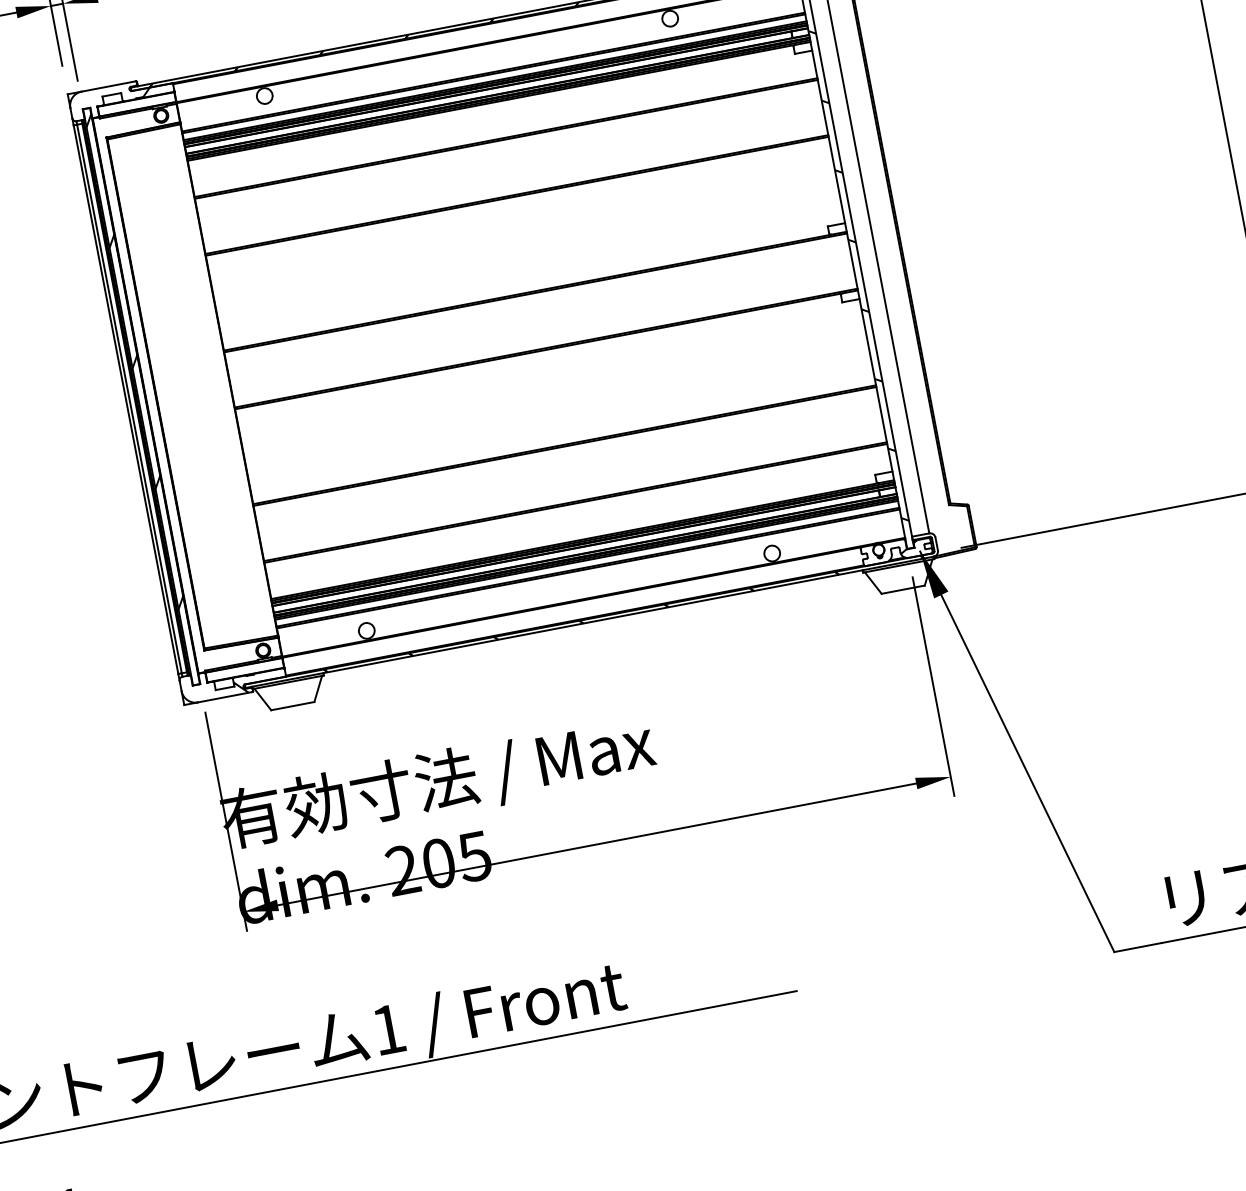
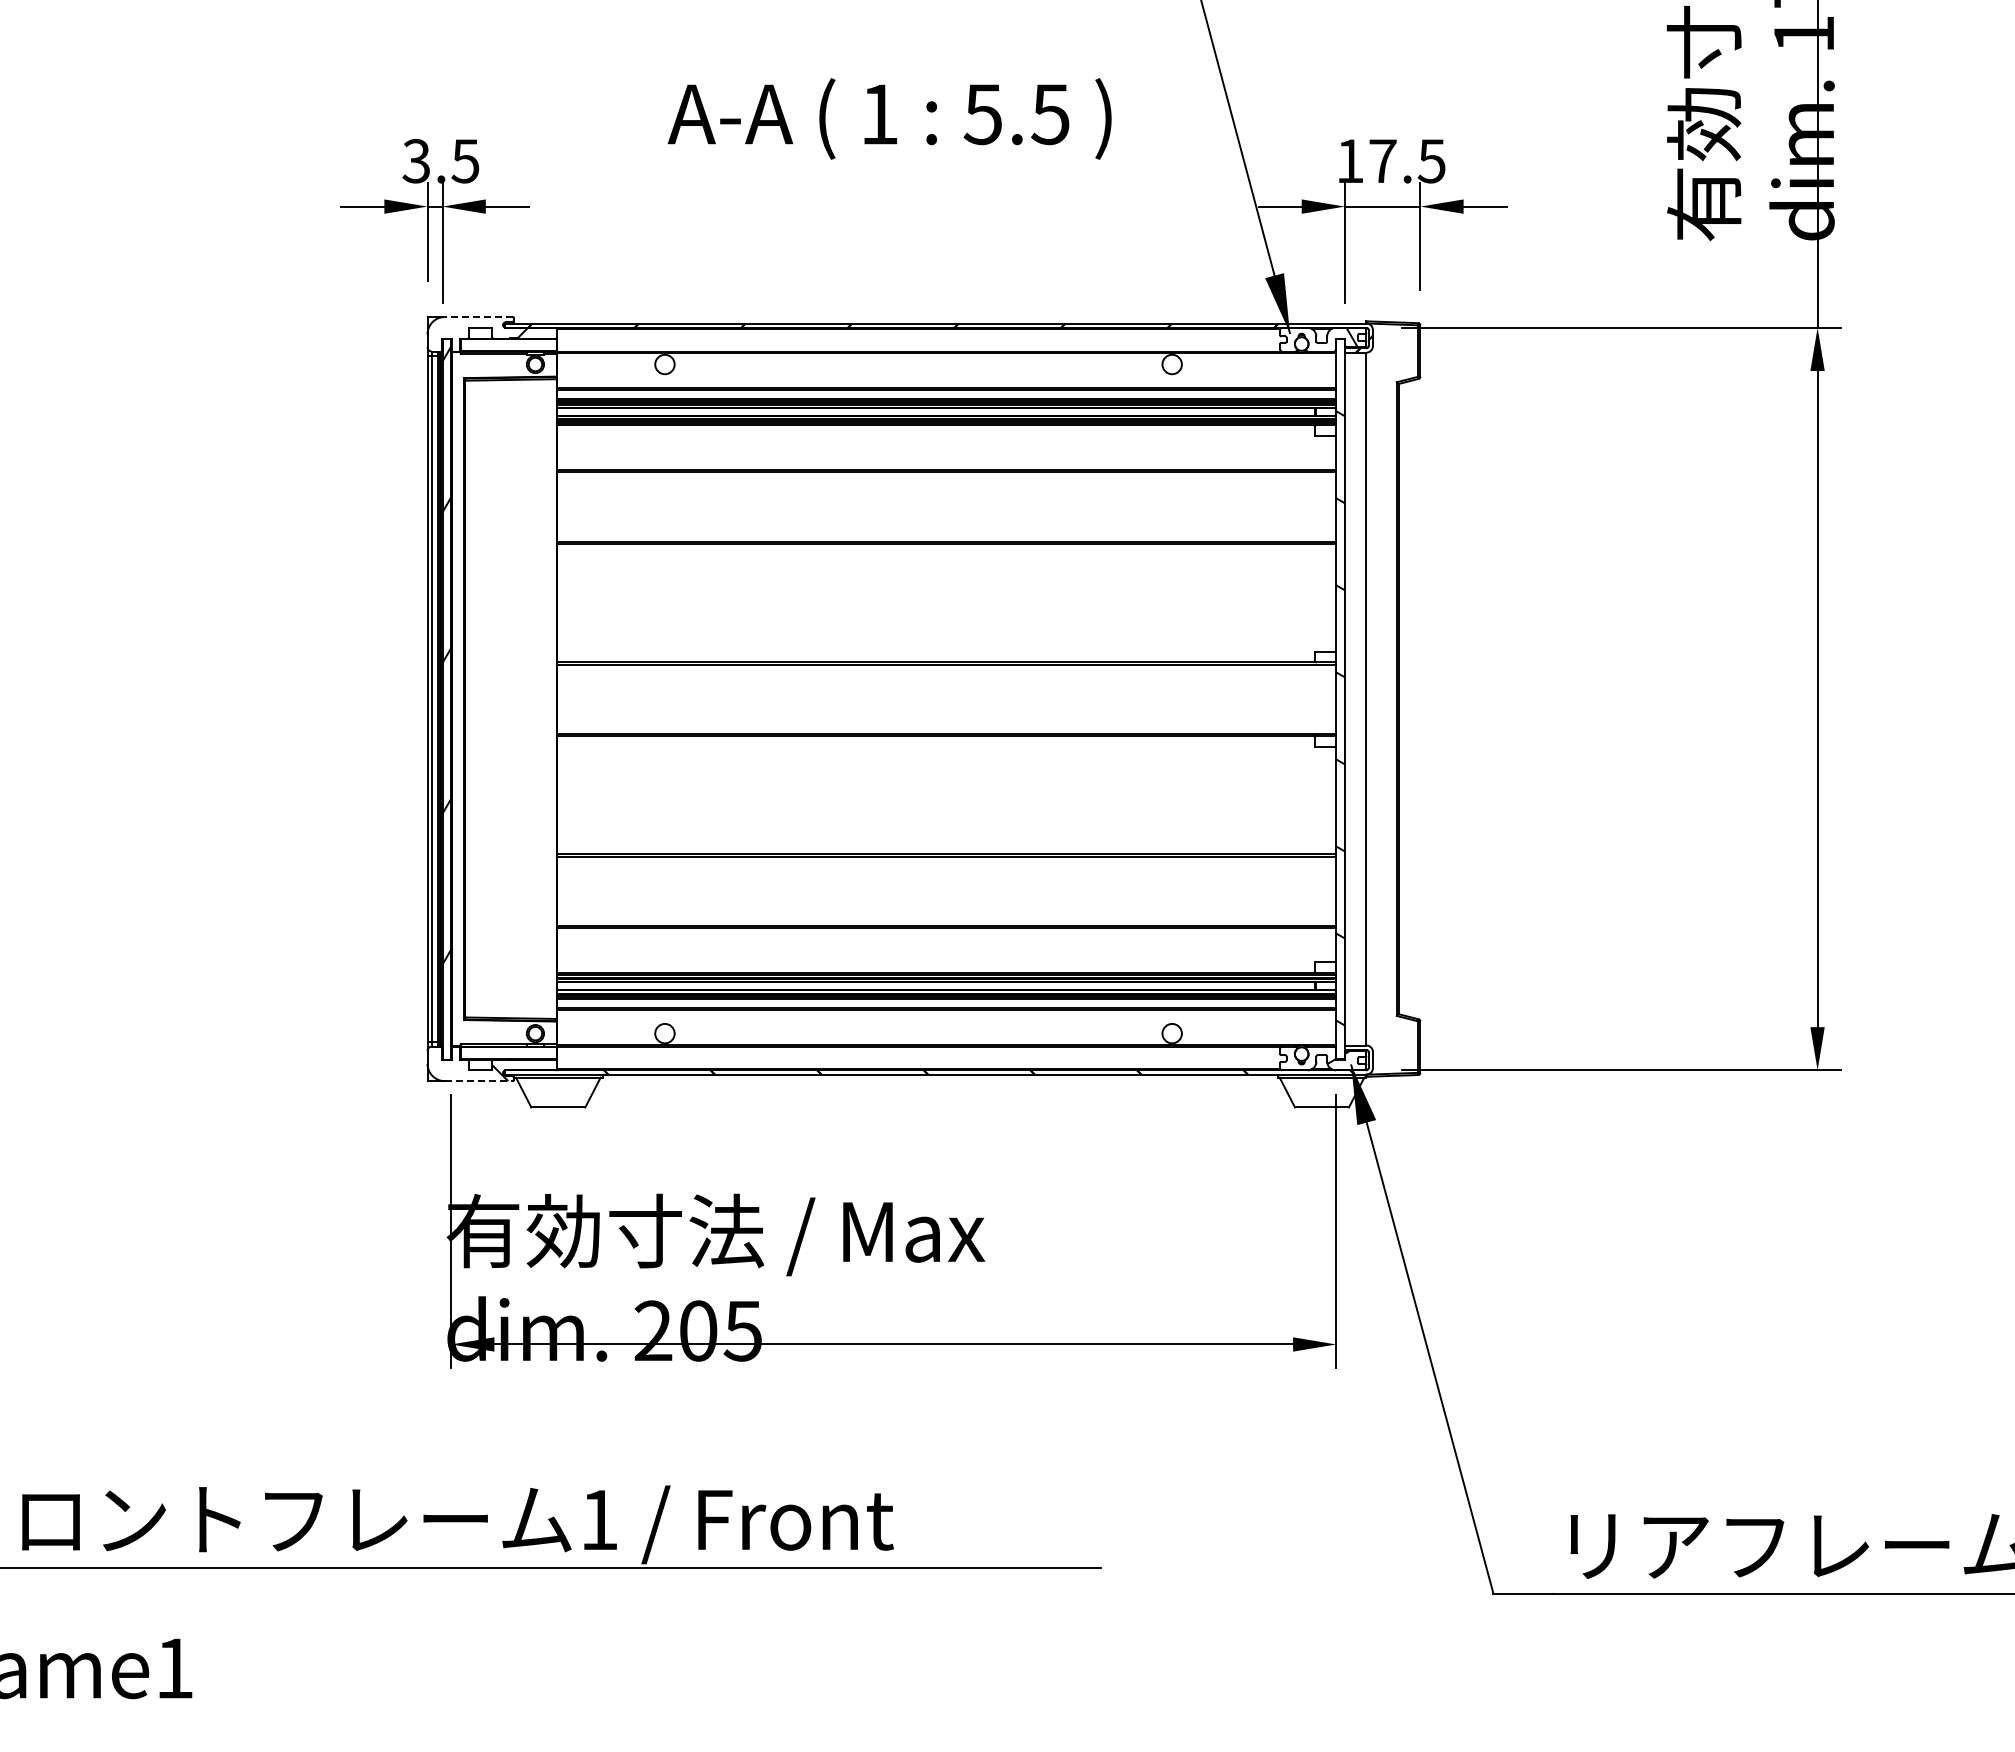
line: (108, 86) -> (478, 317), solid -> dashed
line: (225, 697) -> (478, 1081), solid -> dashed

